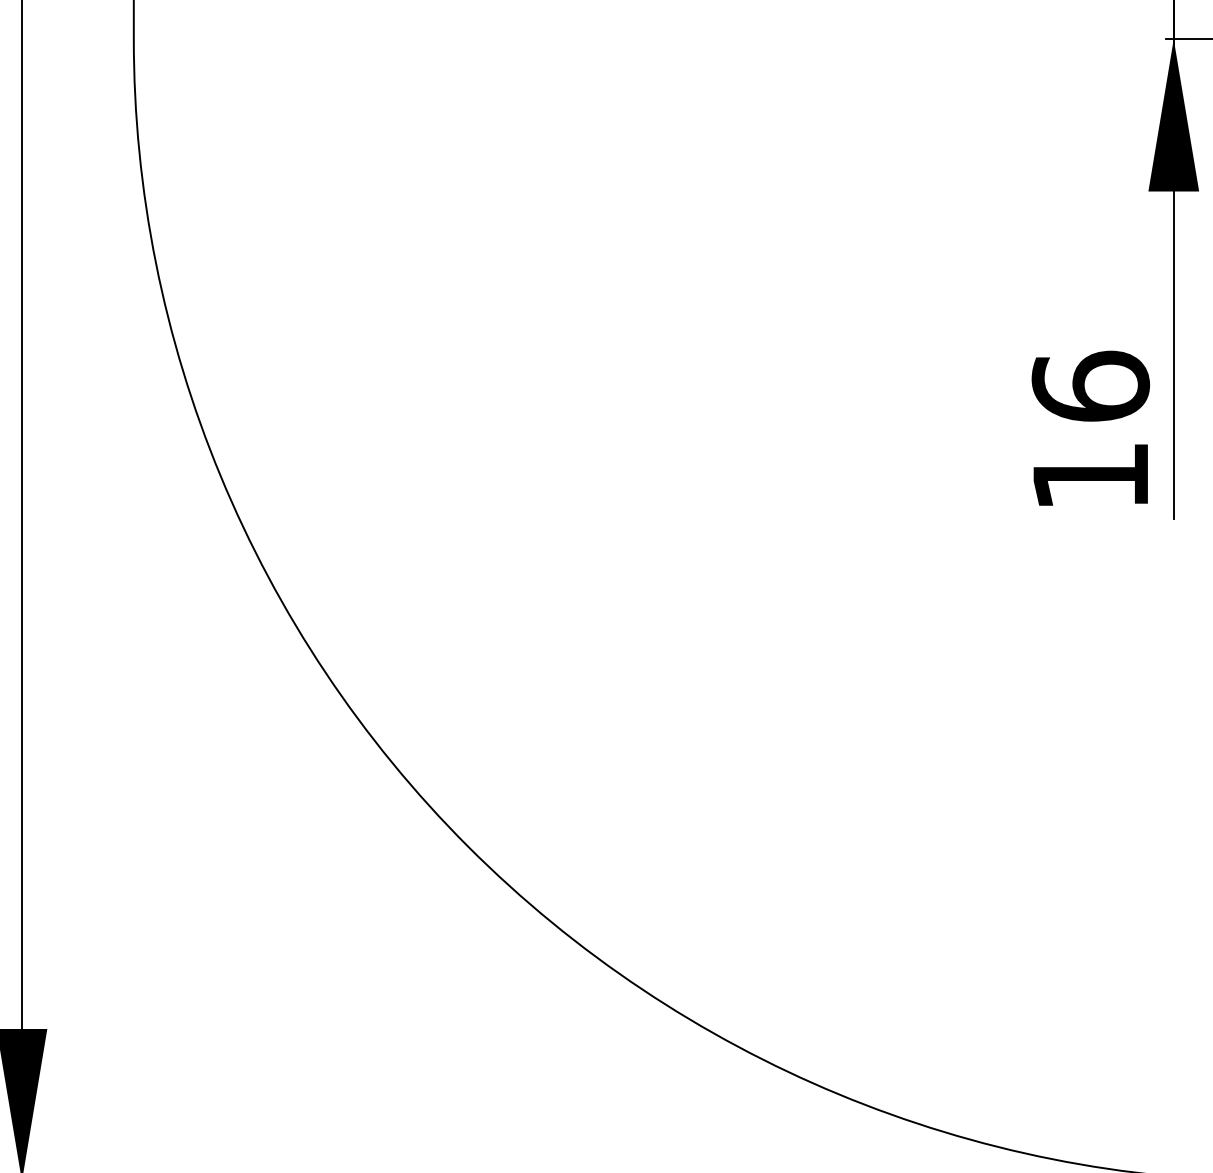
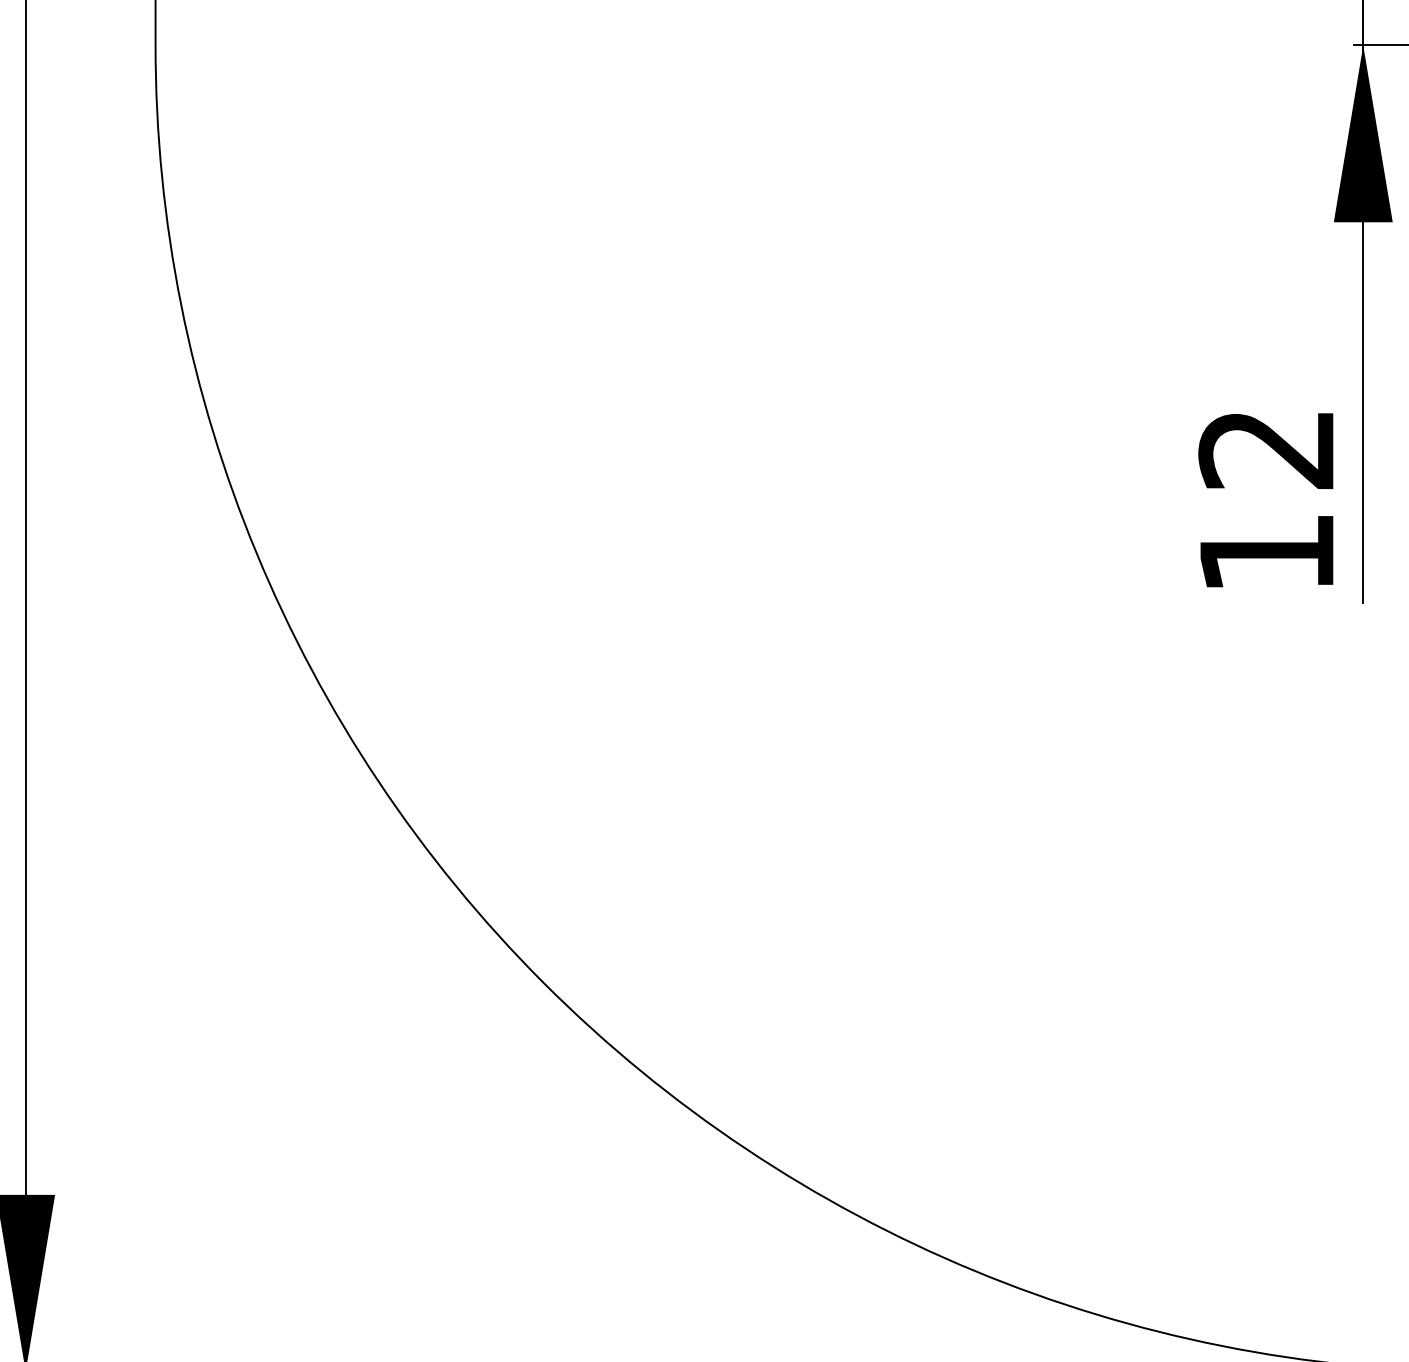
text: (1090, 385) -> (1266, 447), 16 -> 12

